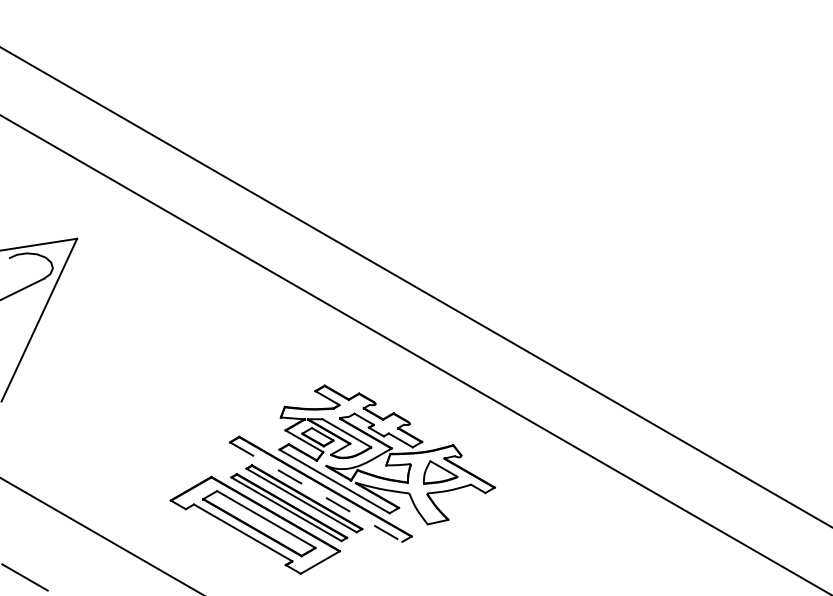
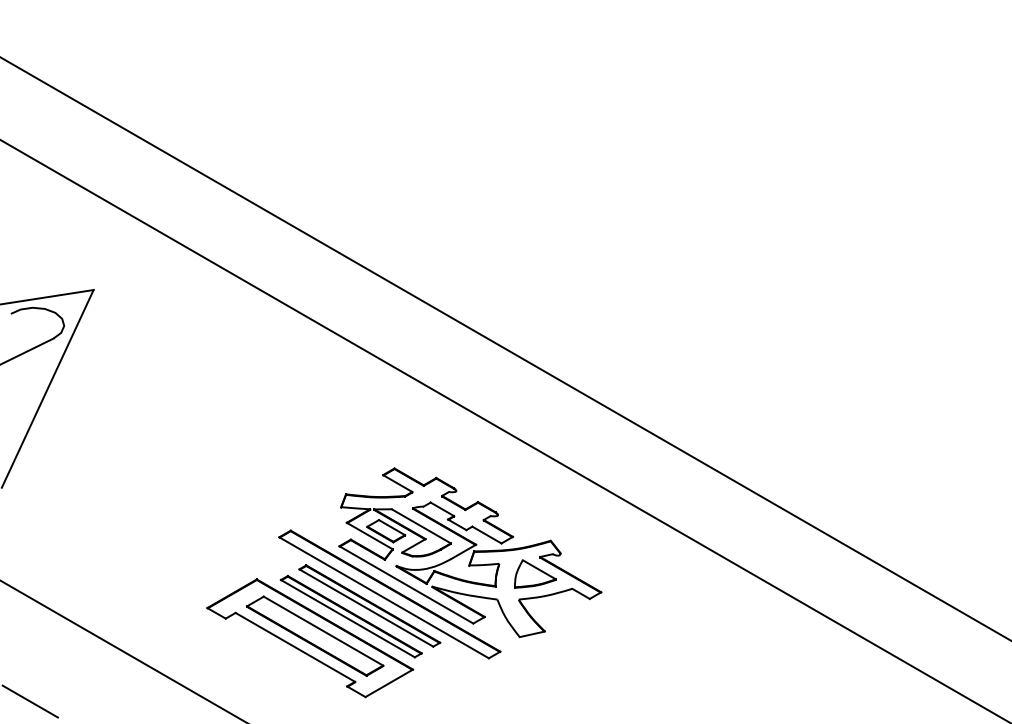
line: (316, 492) -> (384, 598), dashed -> solid

